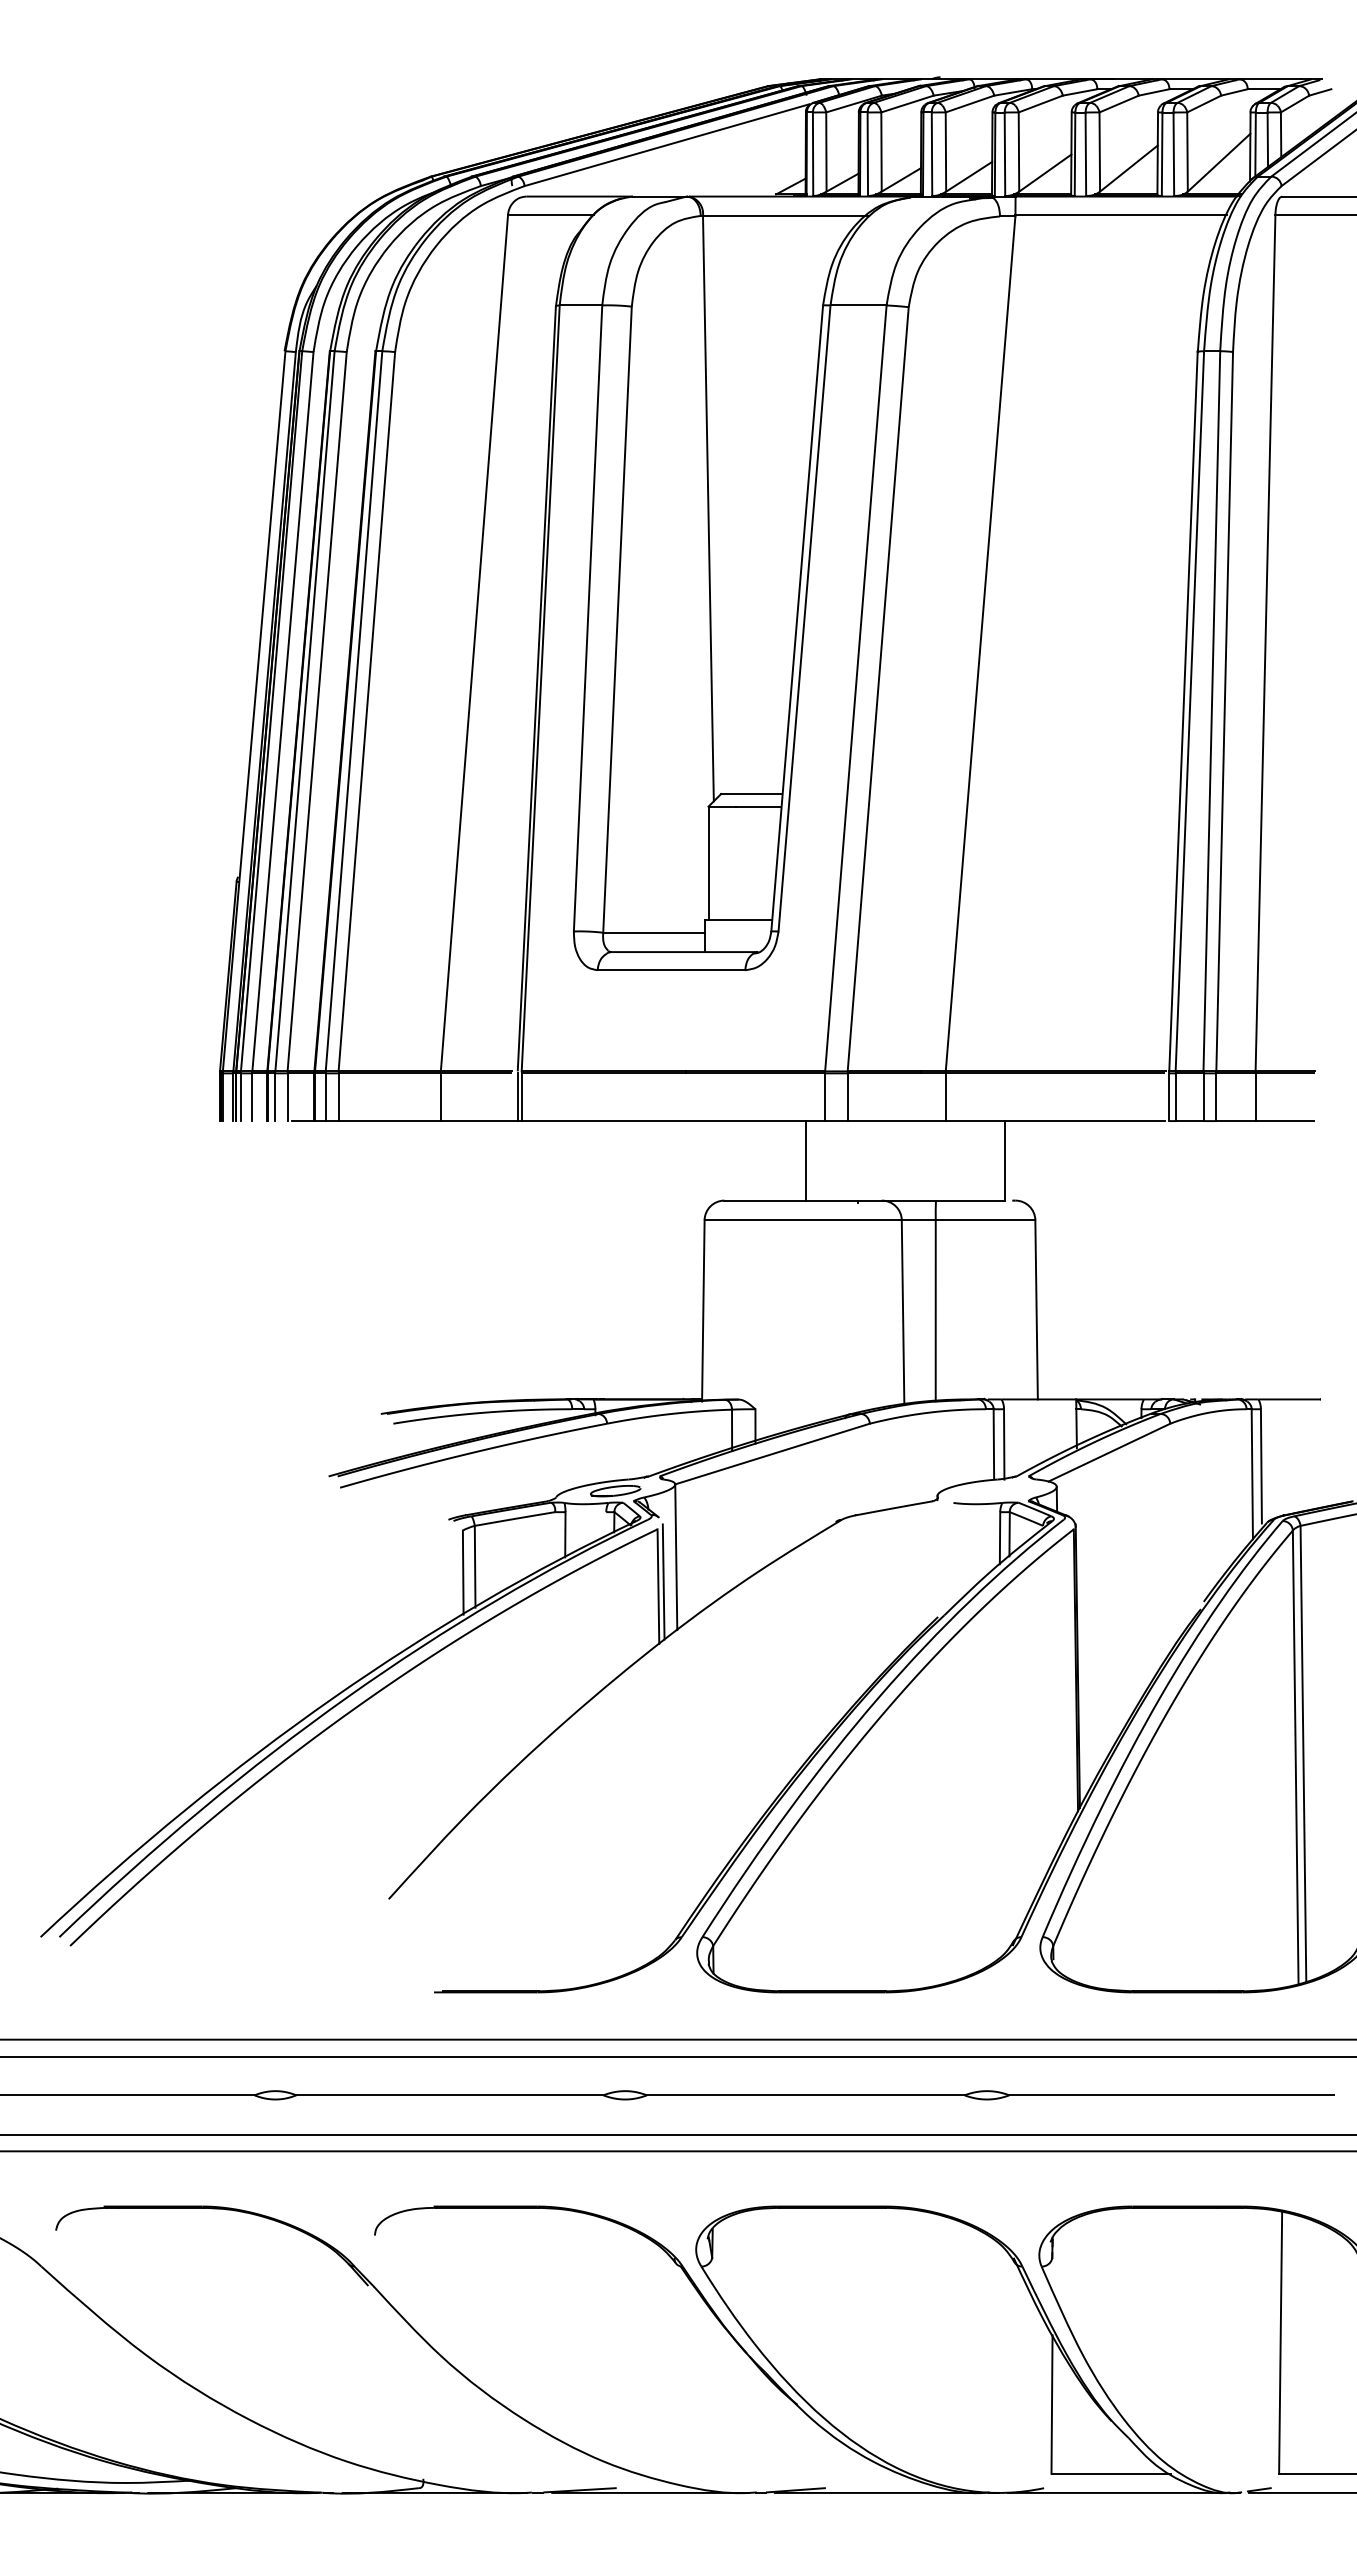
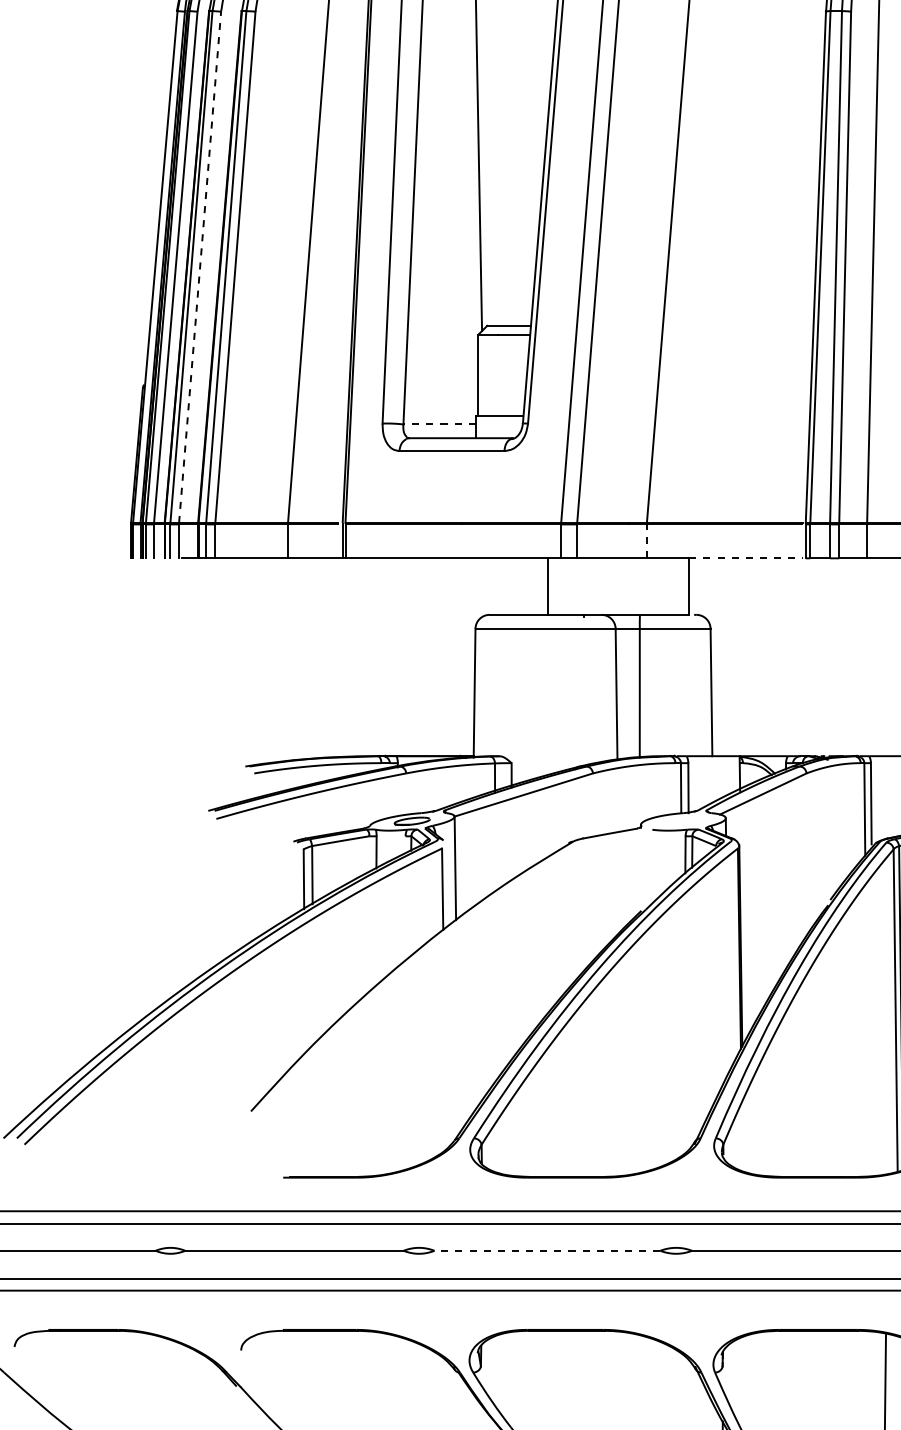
line: (317, 711) -> (200, 267), solid -> dashed
line: (654, 932) -> (439, 424), solid -> dashed
line: (945, 1097) -> (646, 541), solid -> dashed
line: (1085, 1121) -> (746, 558), solid -> dashed
line: (663, 1581) -> (446, 885), removed
line: (805, 2095) -> (547, 1250), solid -> dashed

